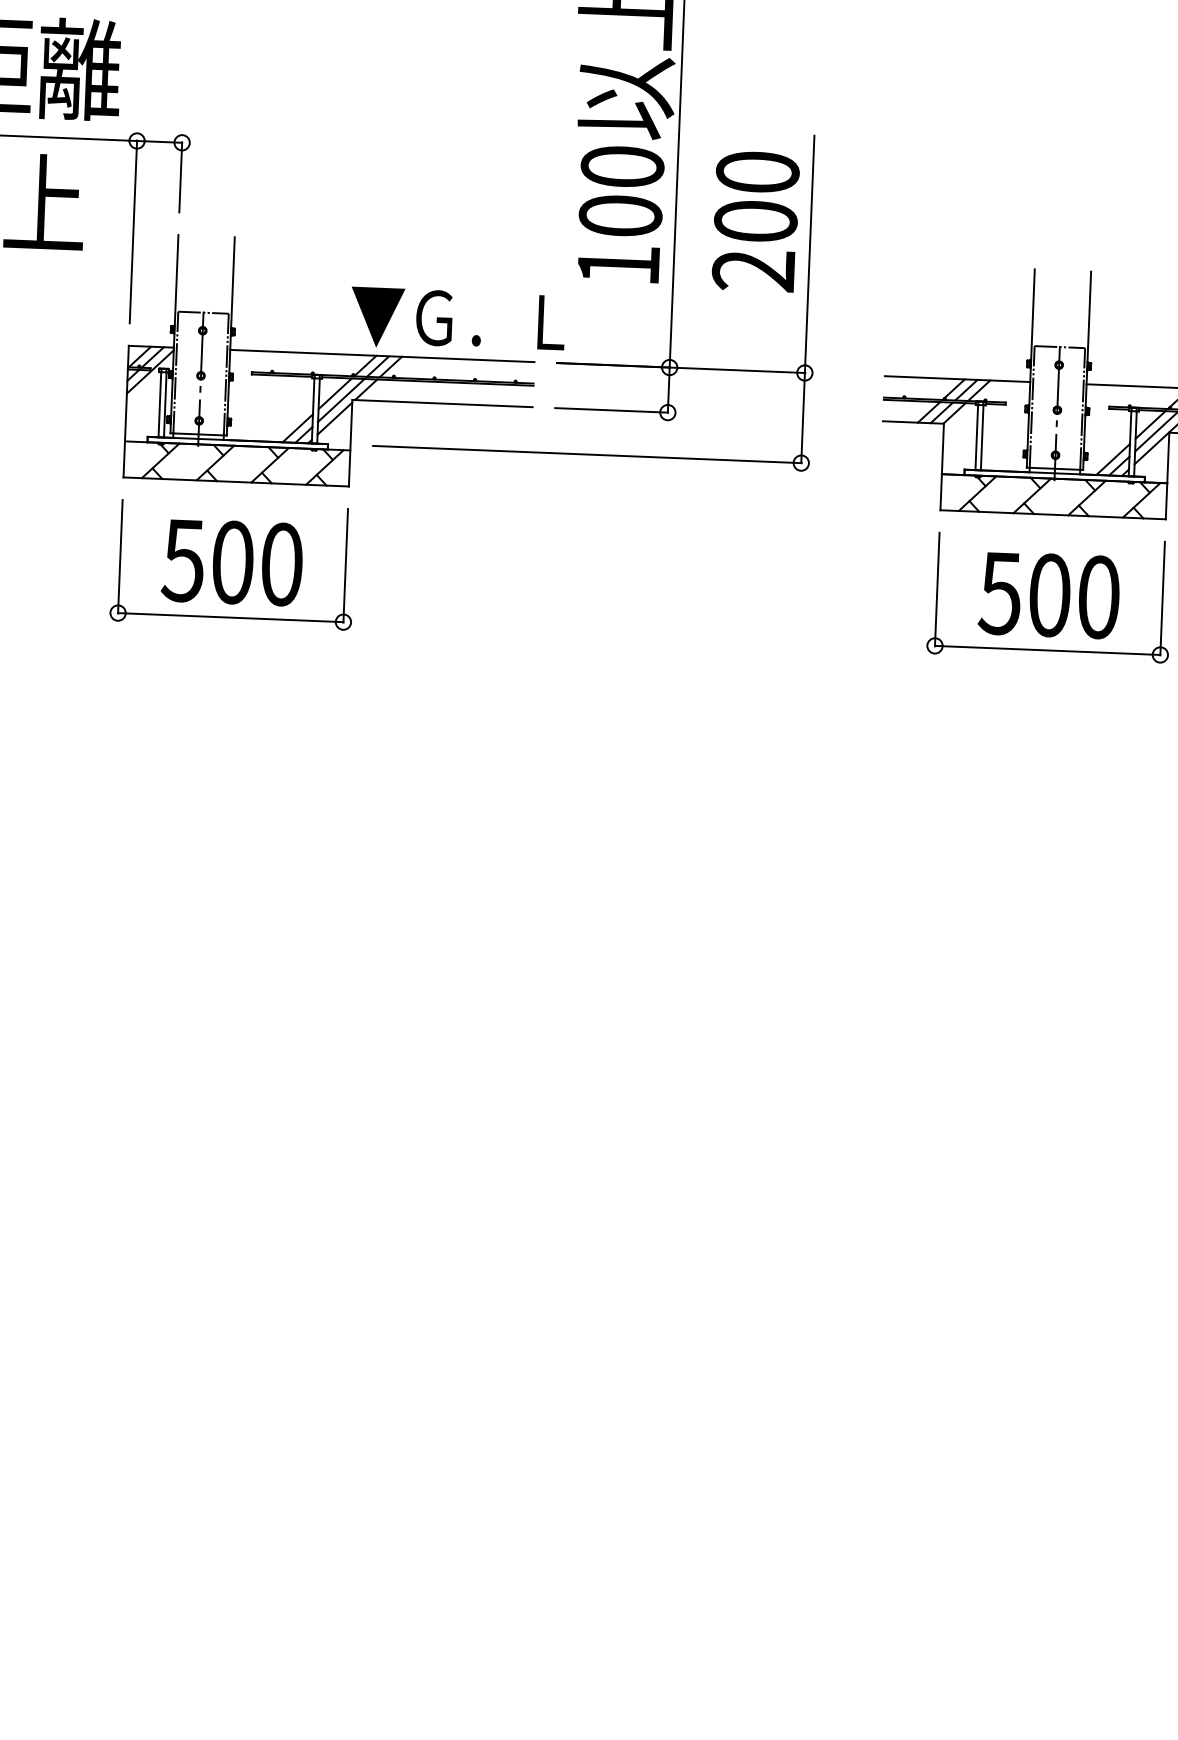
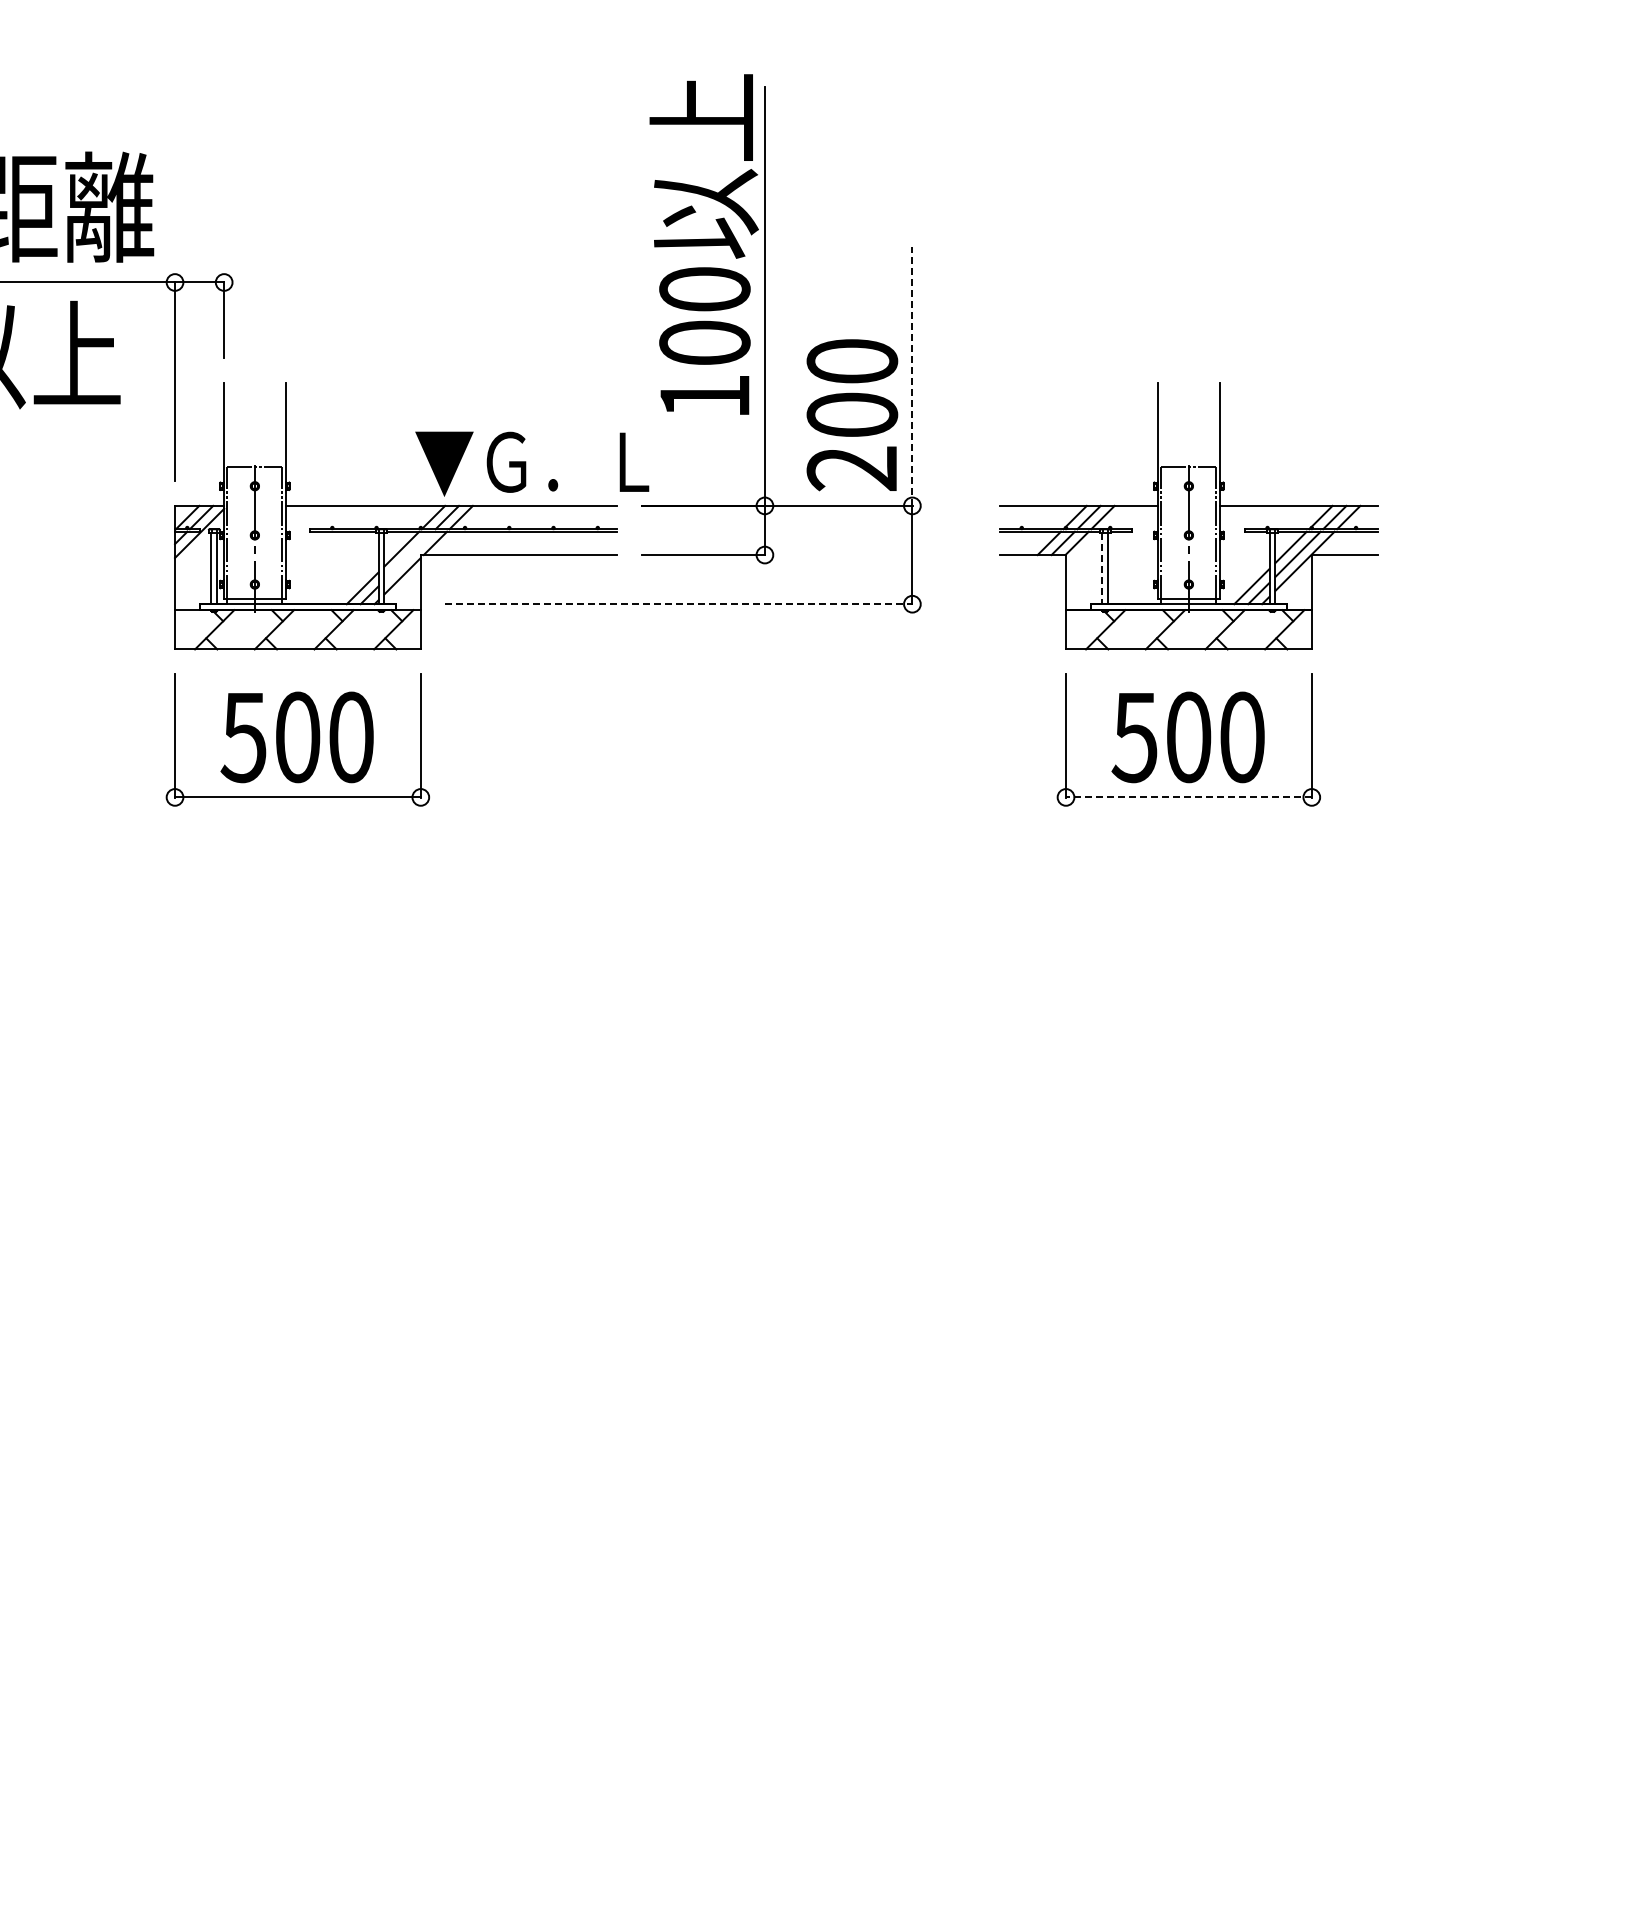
text: (755, 221) -> (852, 415), moved
line: (809, 254) -> (912, 376), solid -> dashed
line: (341, 399) -> (408, 555), removed
line: (976, 437) -> (1102, 568), solid -> dashed
line: (587, 454) -> (679, 604), solid -> dashed
line: (1047, 650) -> (1188, 797), solid -> dashed

